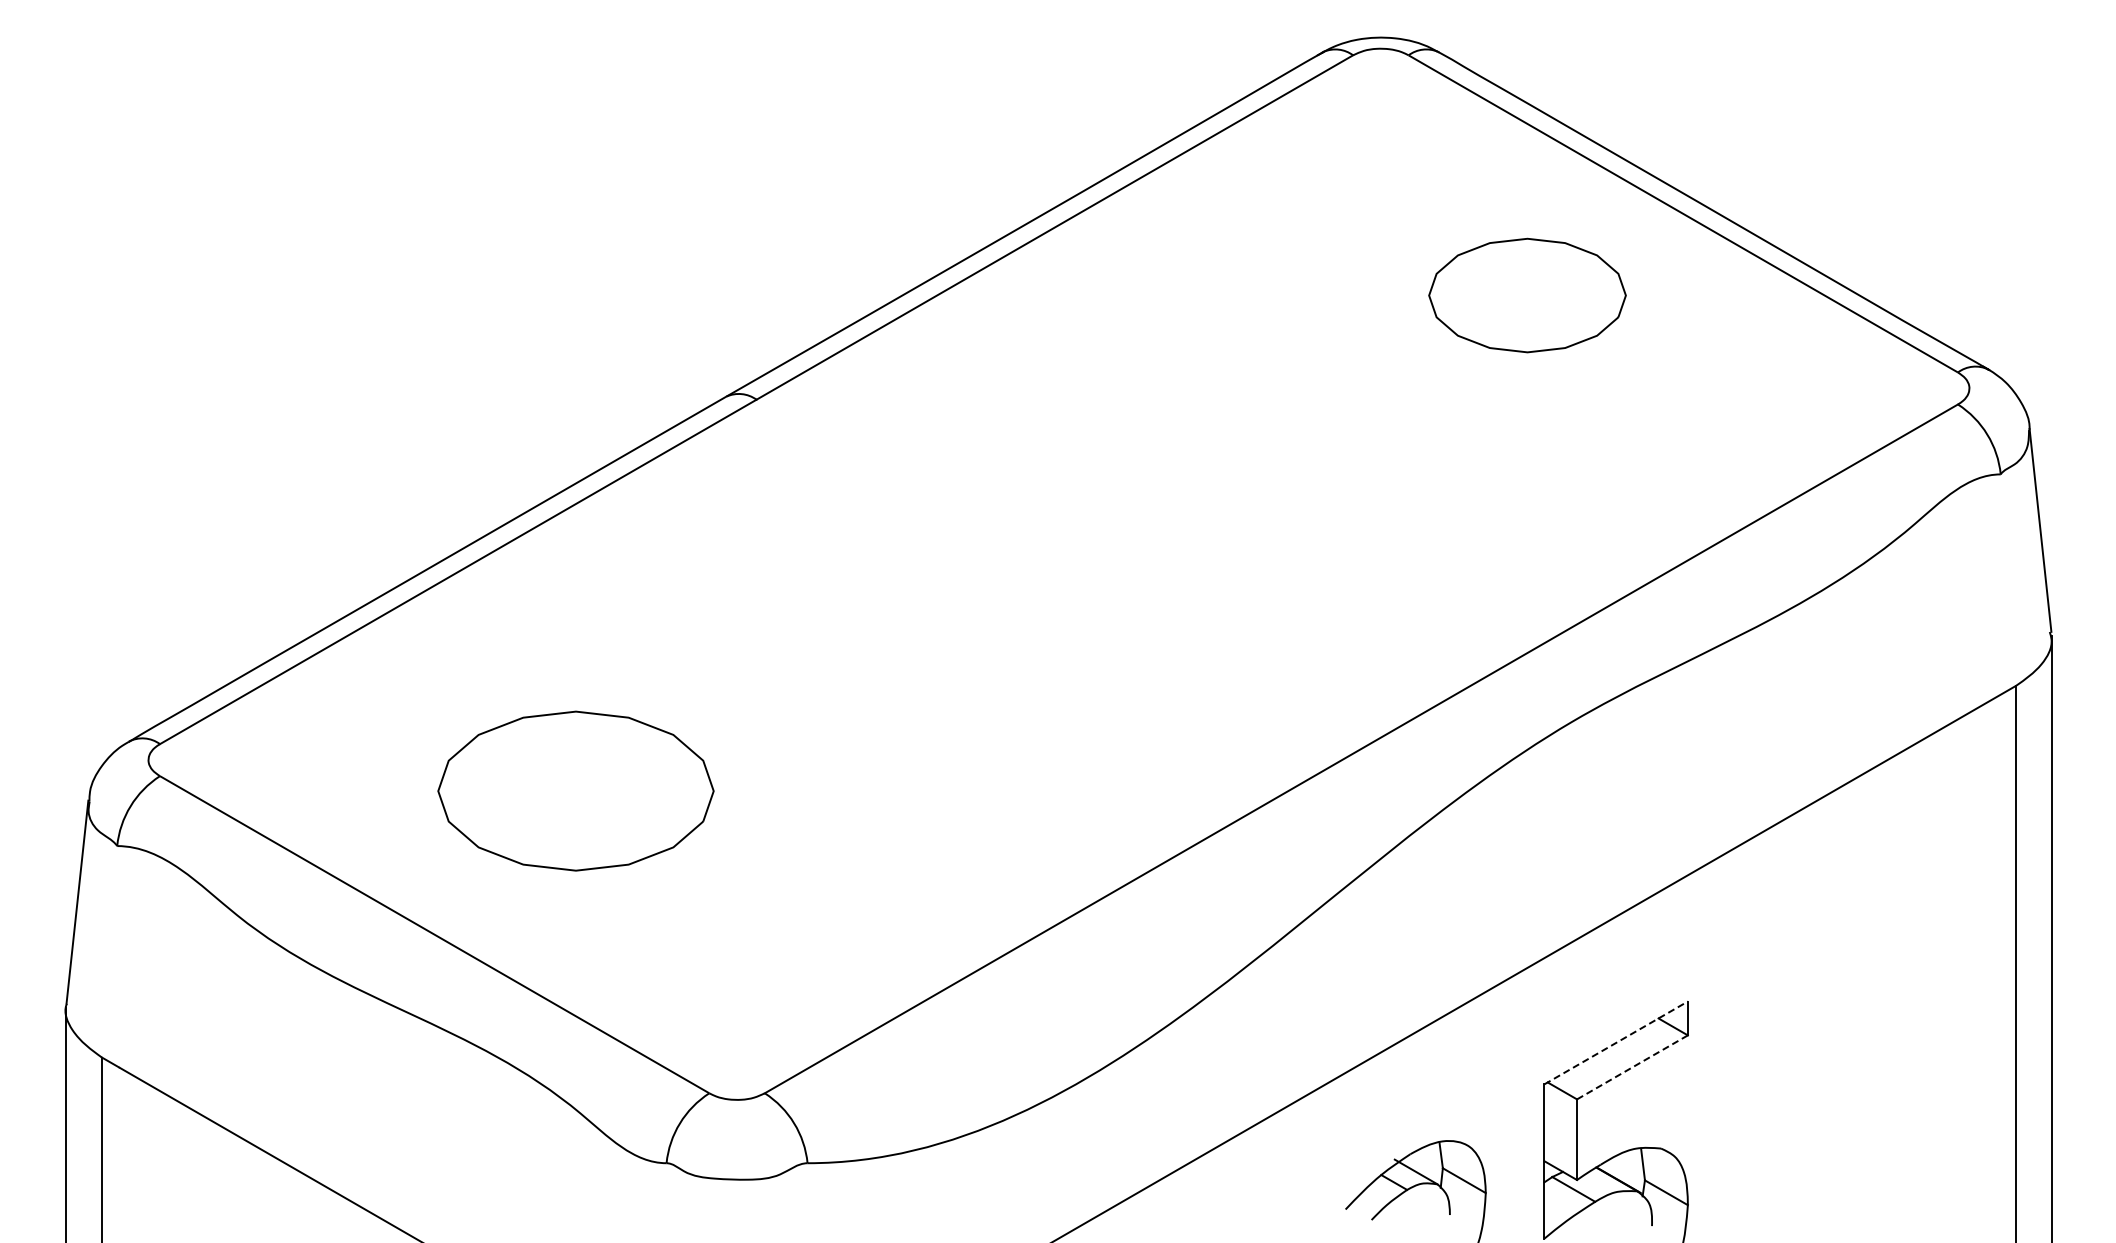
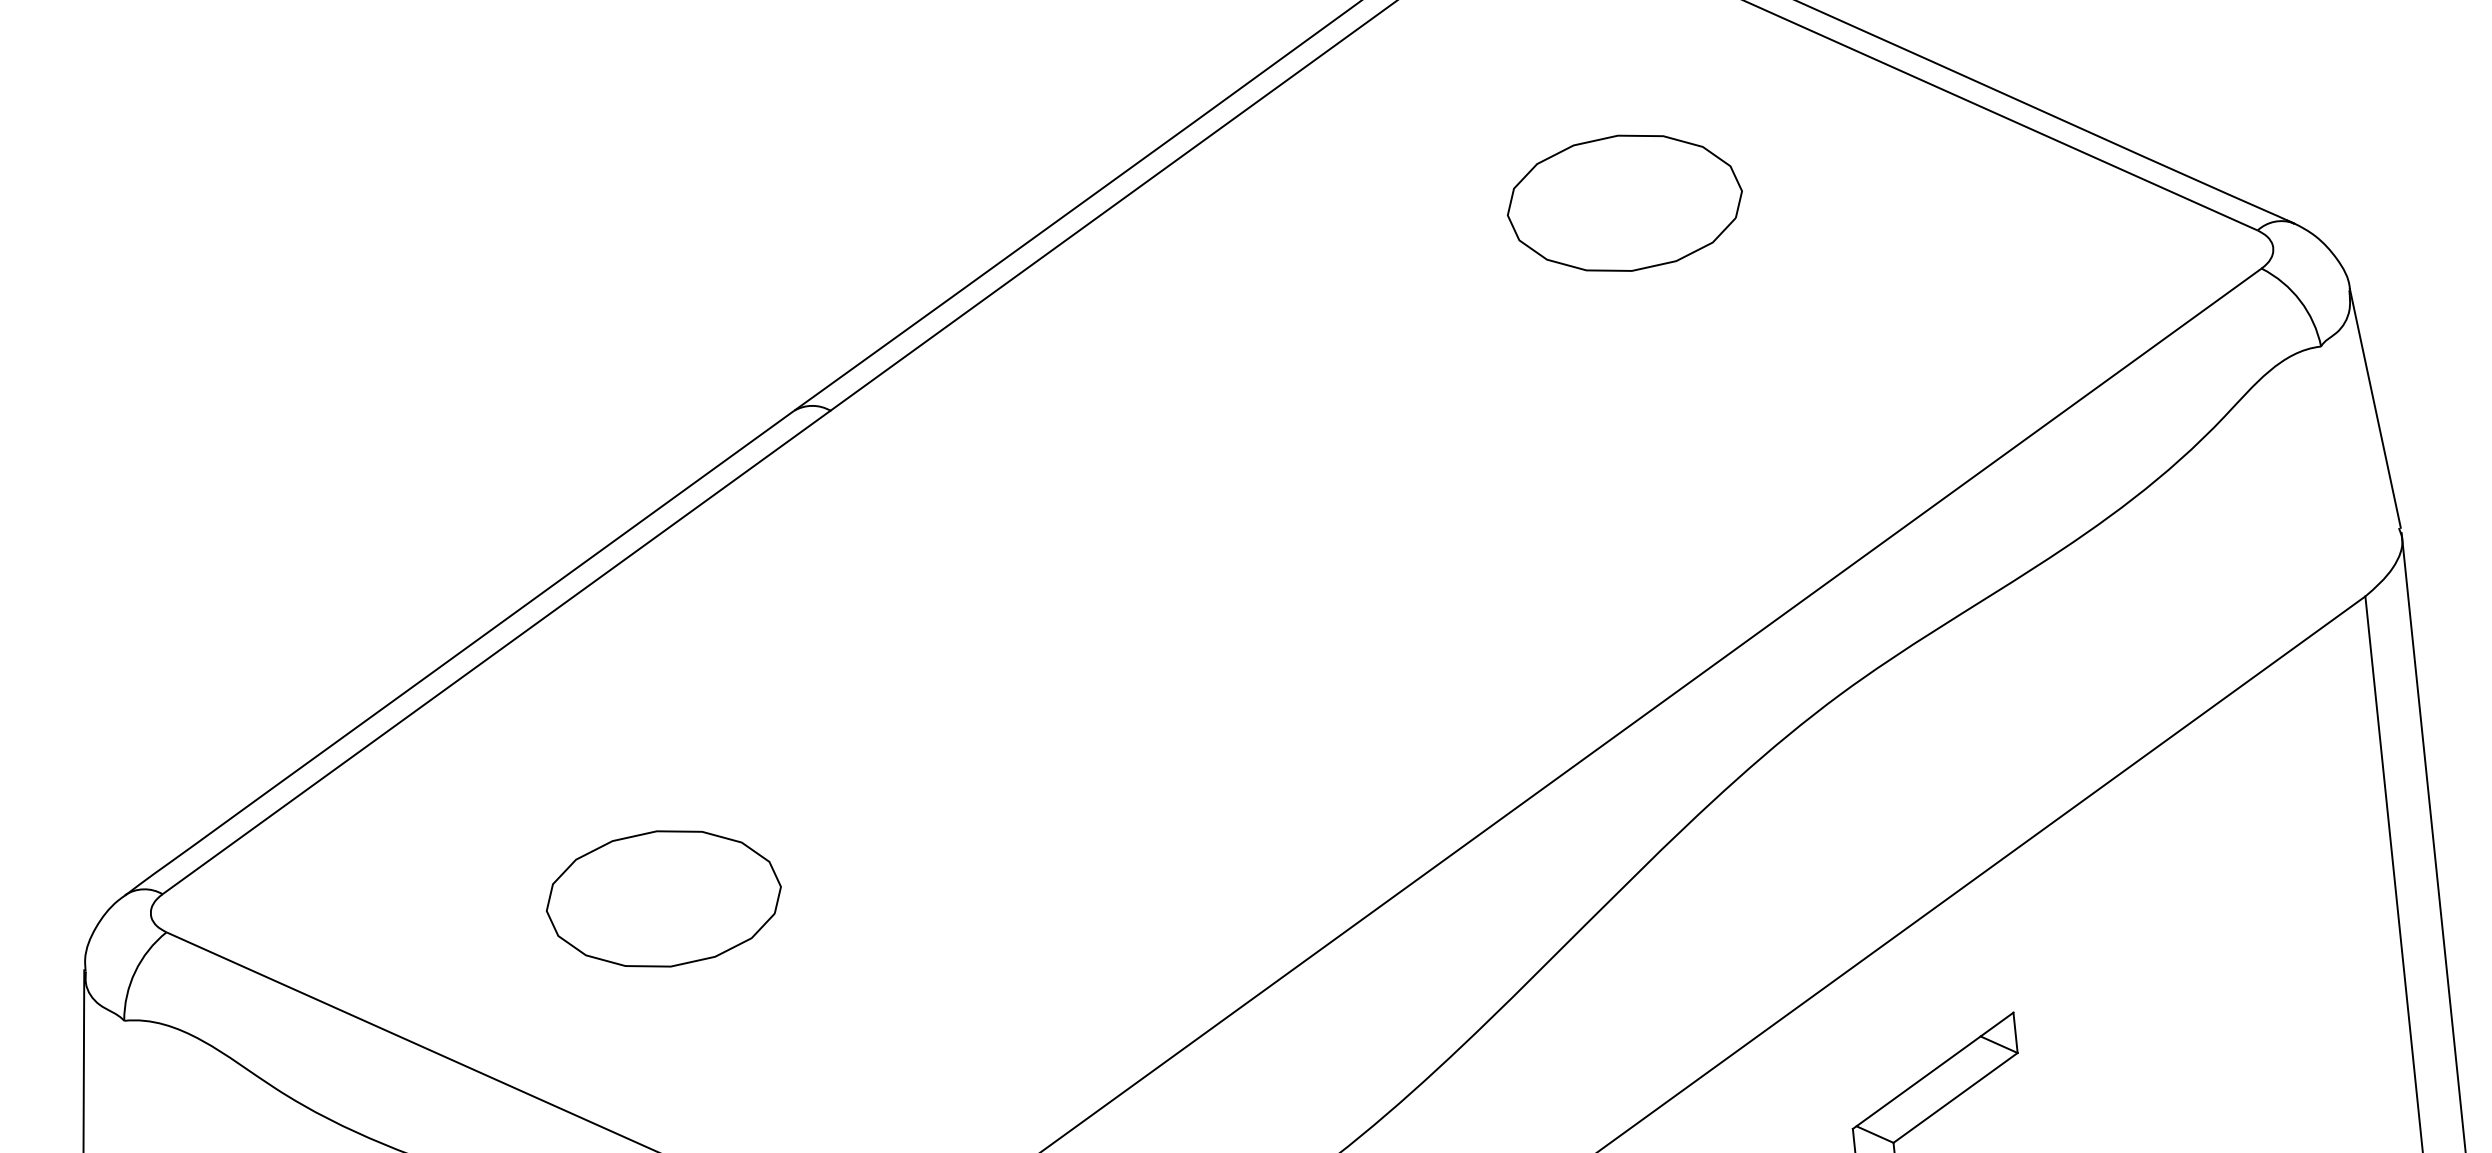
part: (1527, 295) -> (1624, 203), moved
part: (576, 790) -> (664, 898), size x0.71
line: (1616, 1042) -> (1933, 1070), dashed -> solid
line: (1632, 1067) -> (1955, 1098), dashed -> solid

